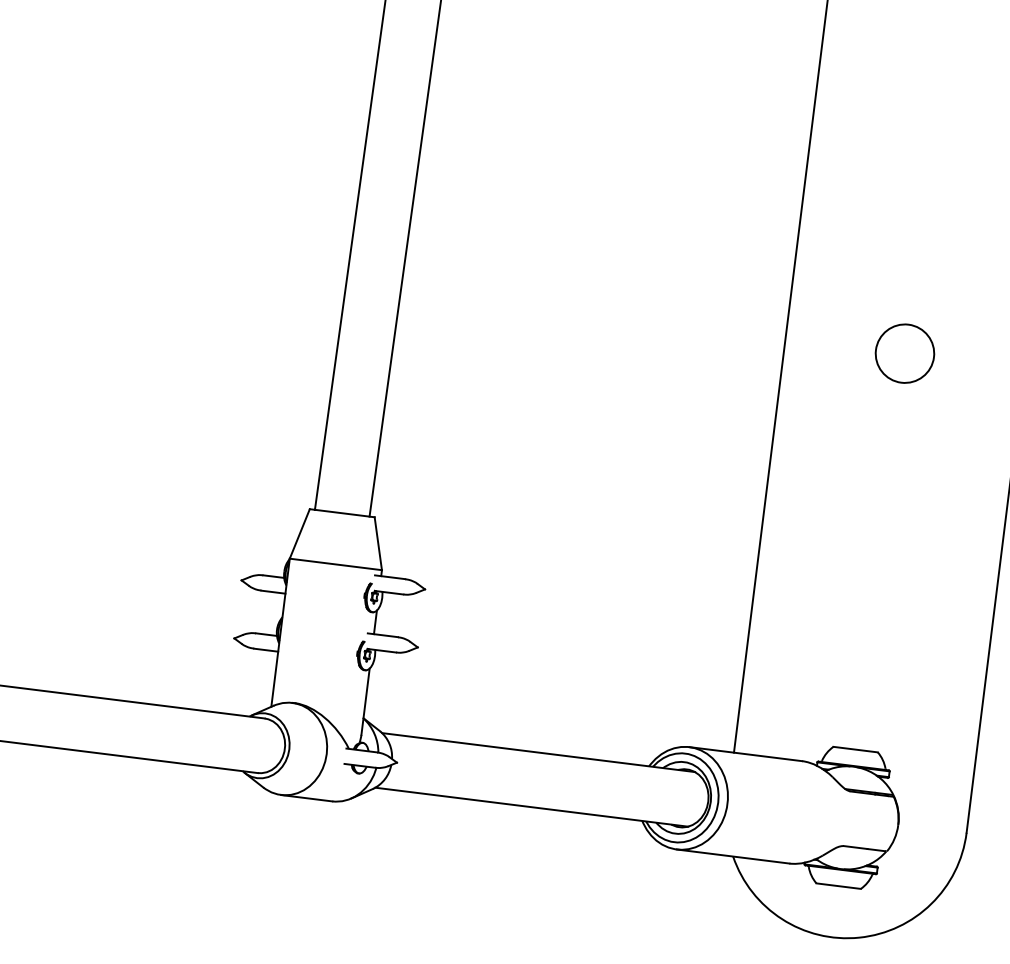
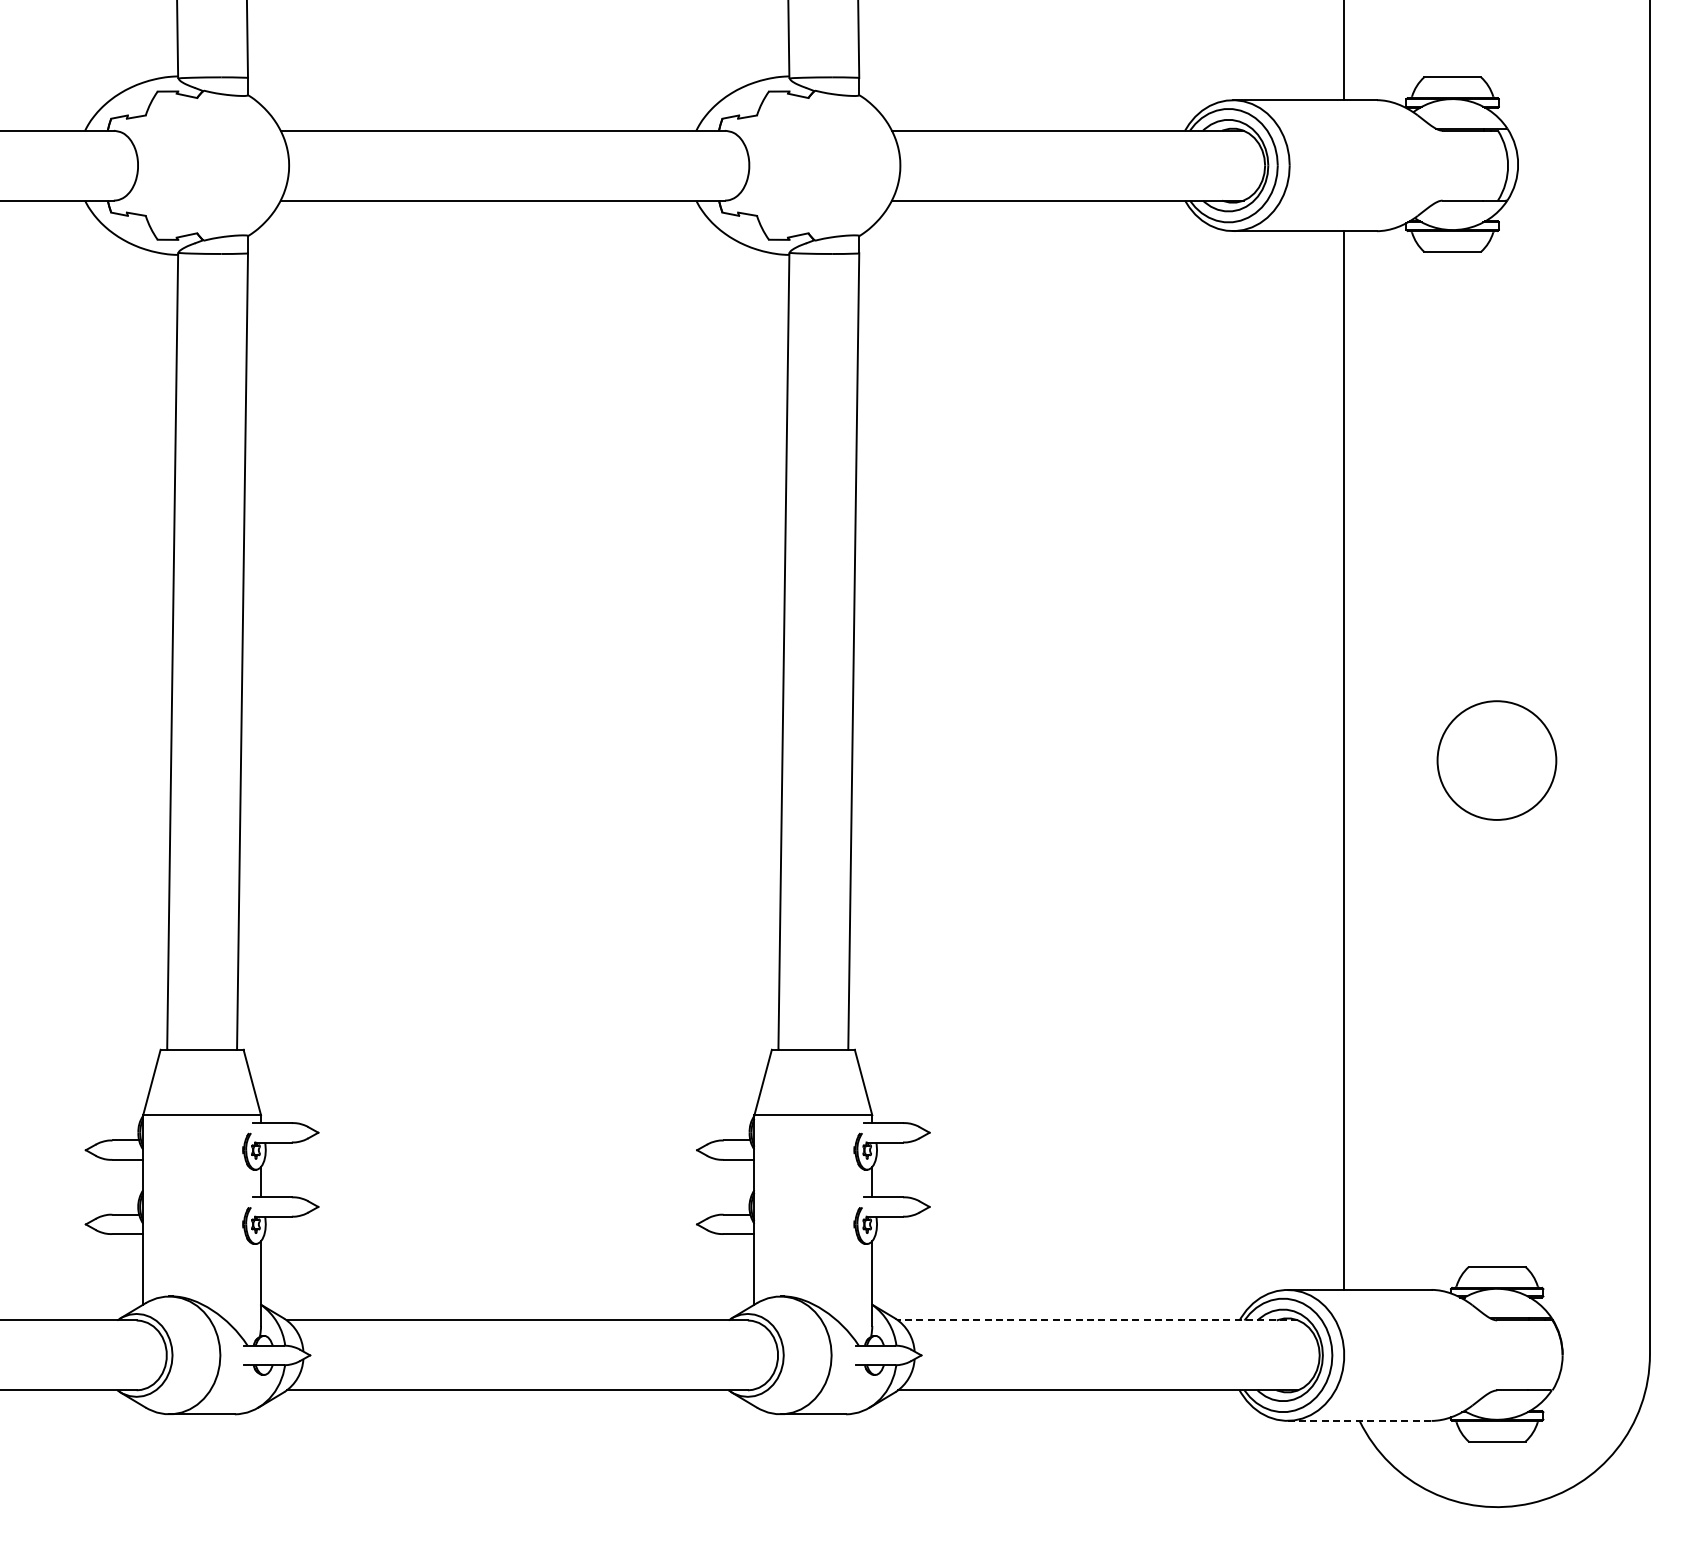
circle: (905, 353) -> (1497, 760), size x1.6
line: (538, 752) -> (1097, 1320), solid -> dashed
line: (733, 856) -> (1359, 1420), solid -> dashed

